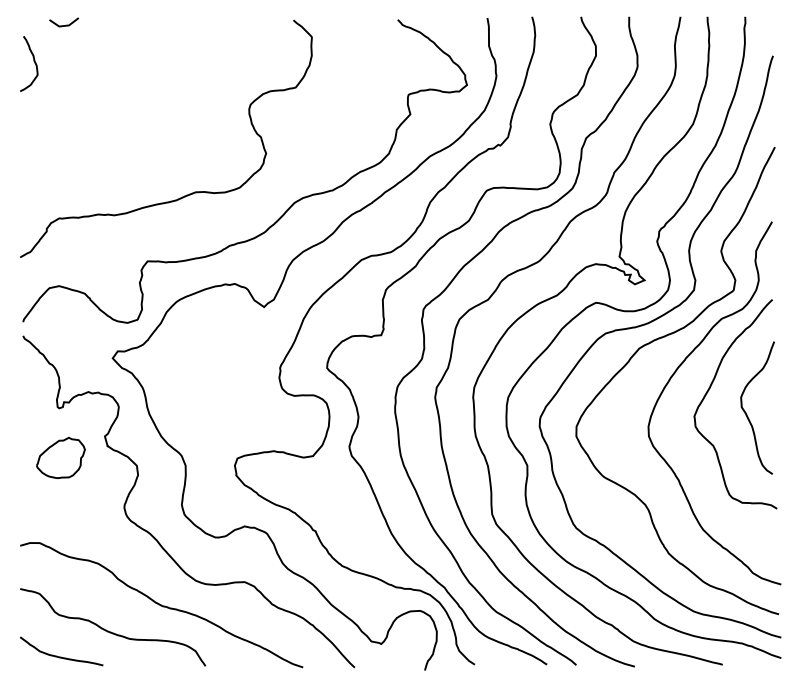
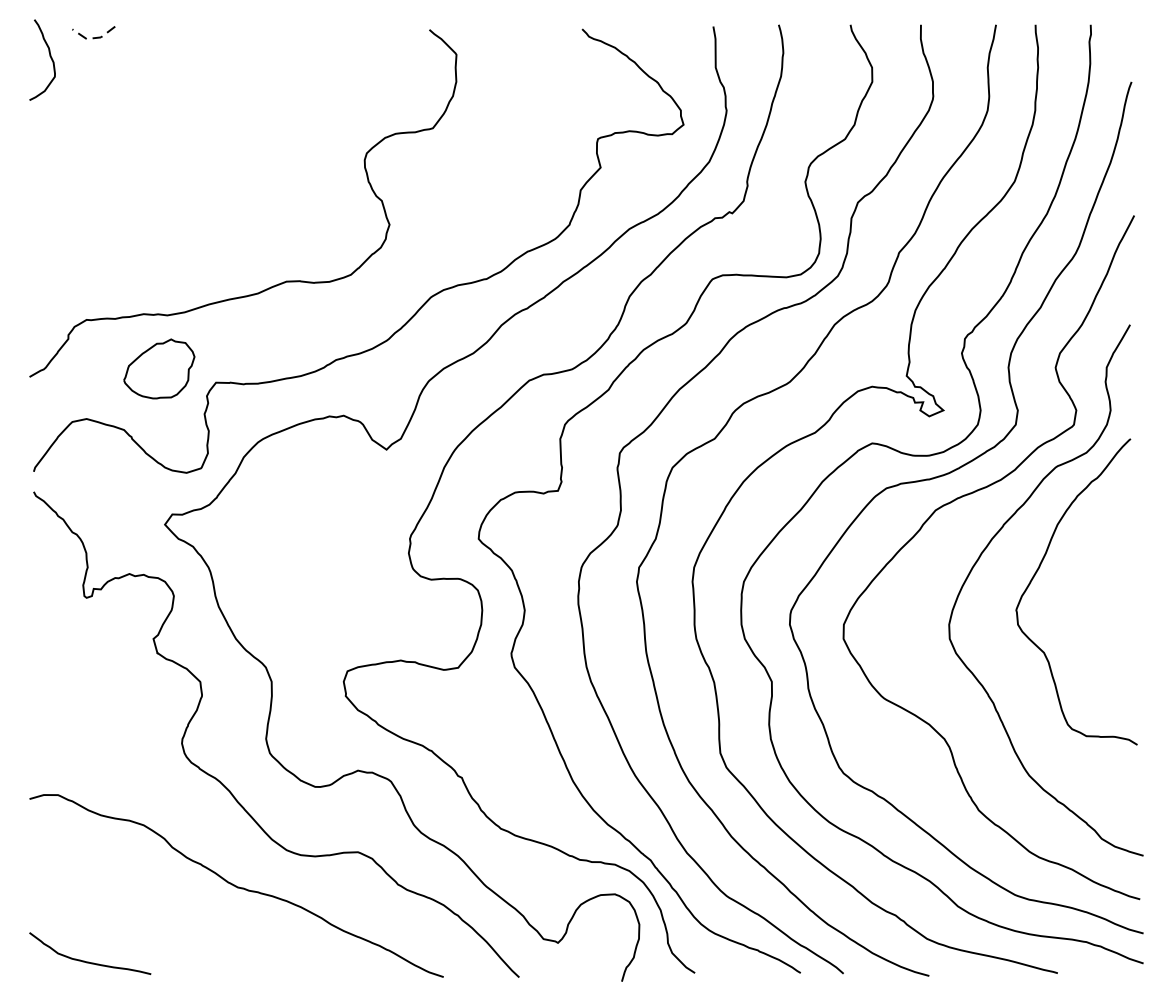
line: (64, 25) -> (94, 37), solid -> dashed
curve: (33, 61) -> (48, 56), moved
curve: (746, 412) -> (1092, 603), removed
part: (60, 457) -> (158, 368), moved
curve: (111, 631) -> (163, 924), removed

